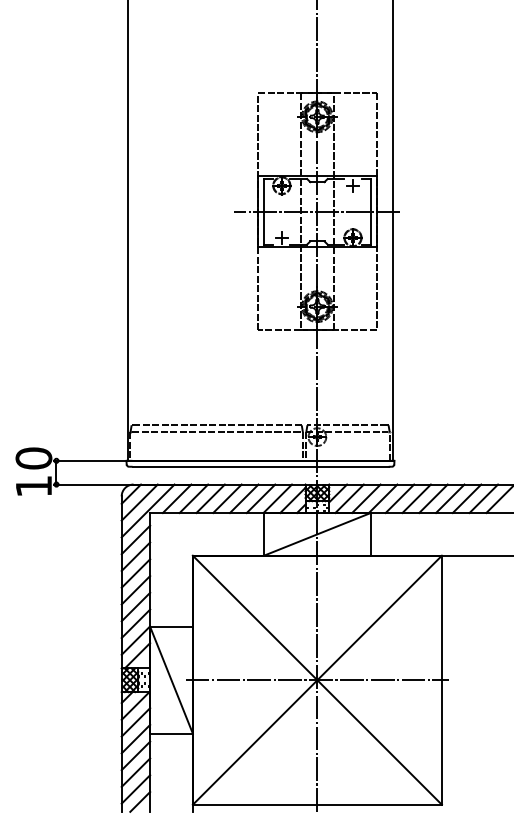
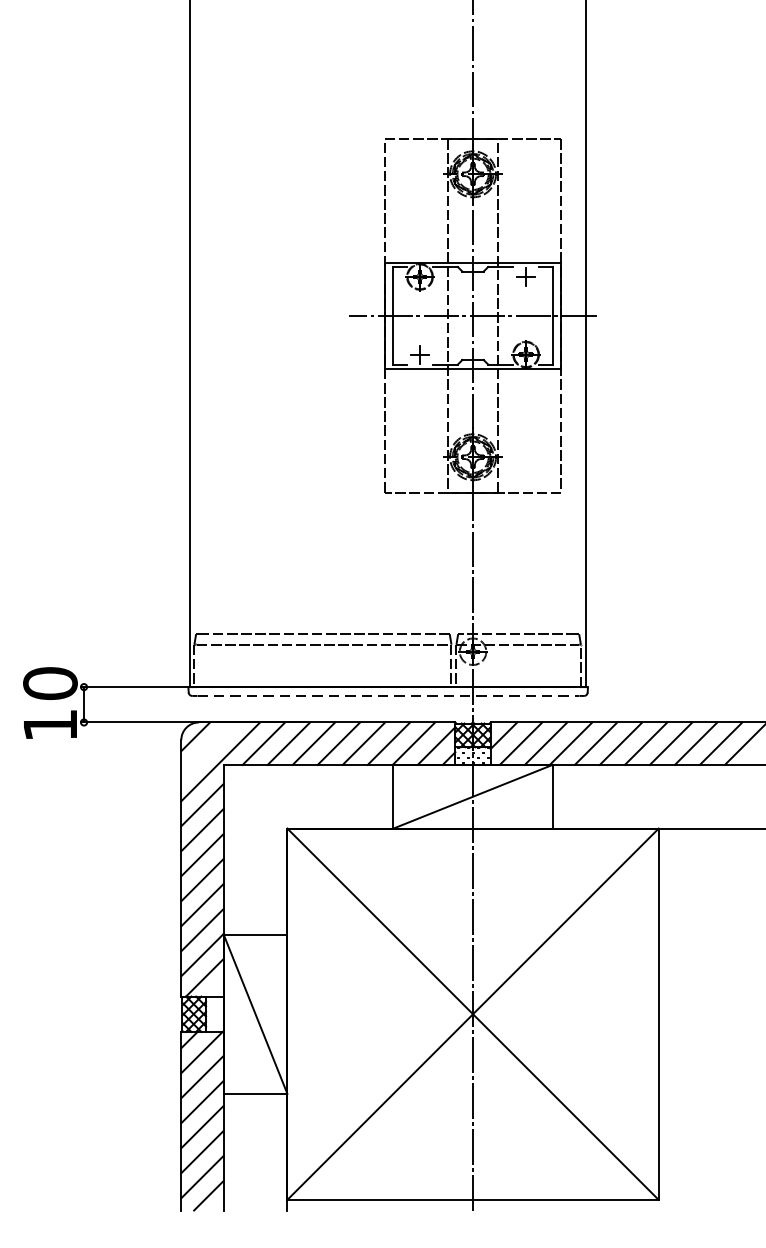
line: (261, 466) -> (389, 695), solid -> dashed
line: (139, 502) -> (207, 749), removed
line: (317, 680) -> (473, 1014), removed

